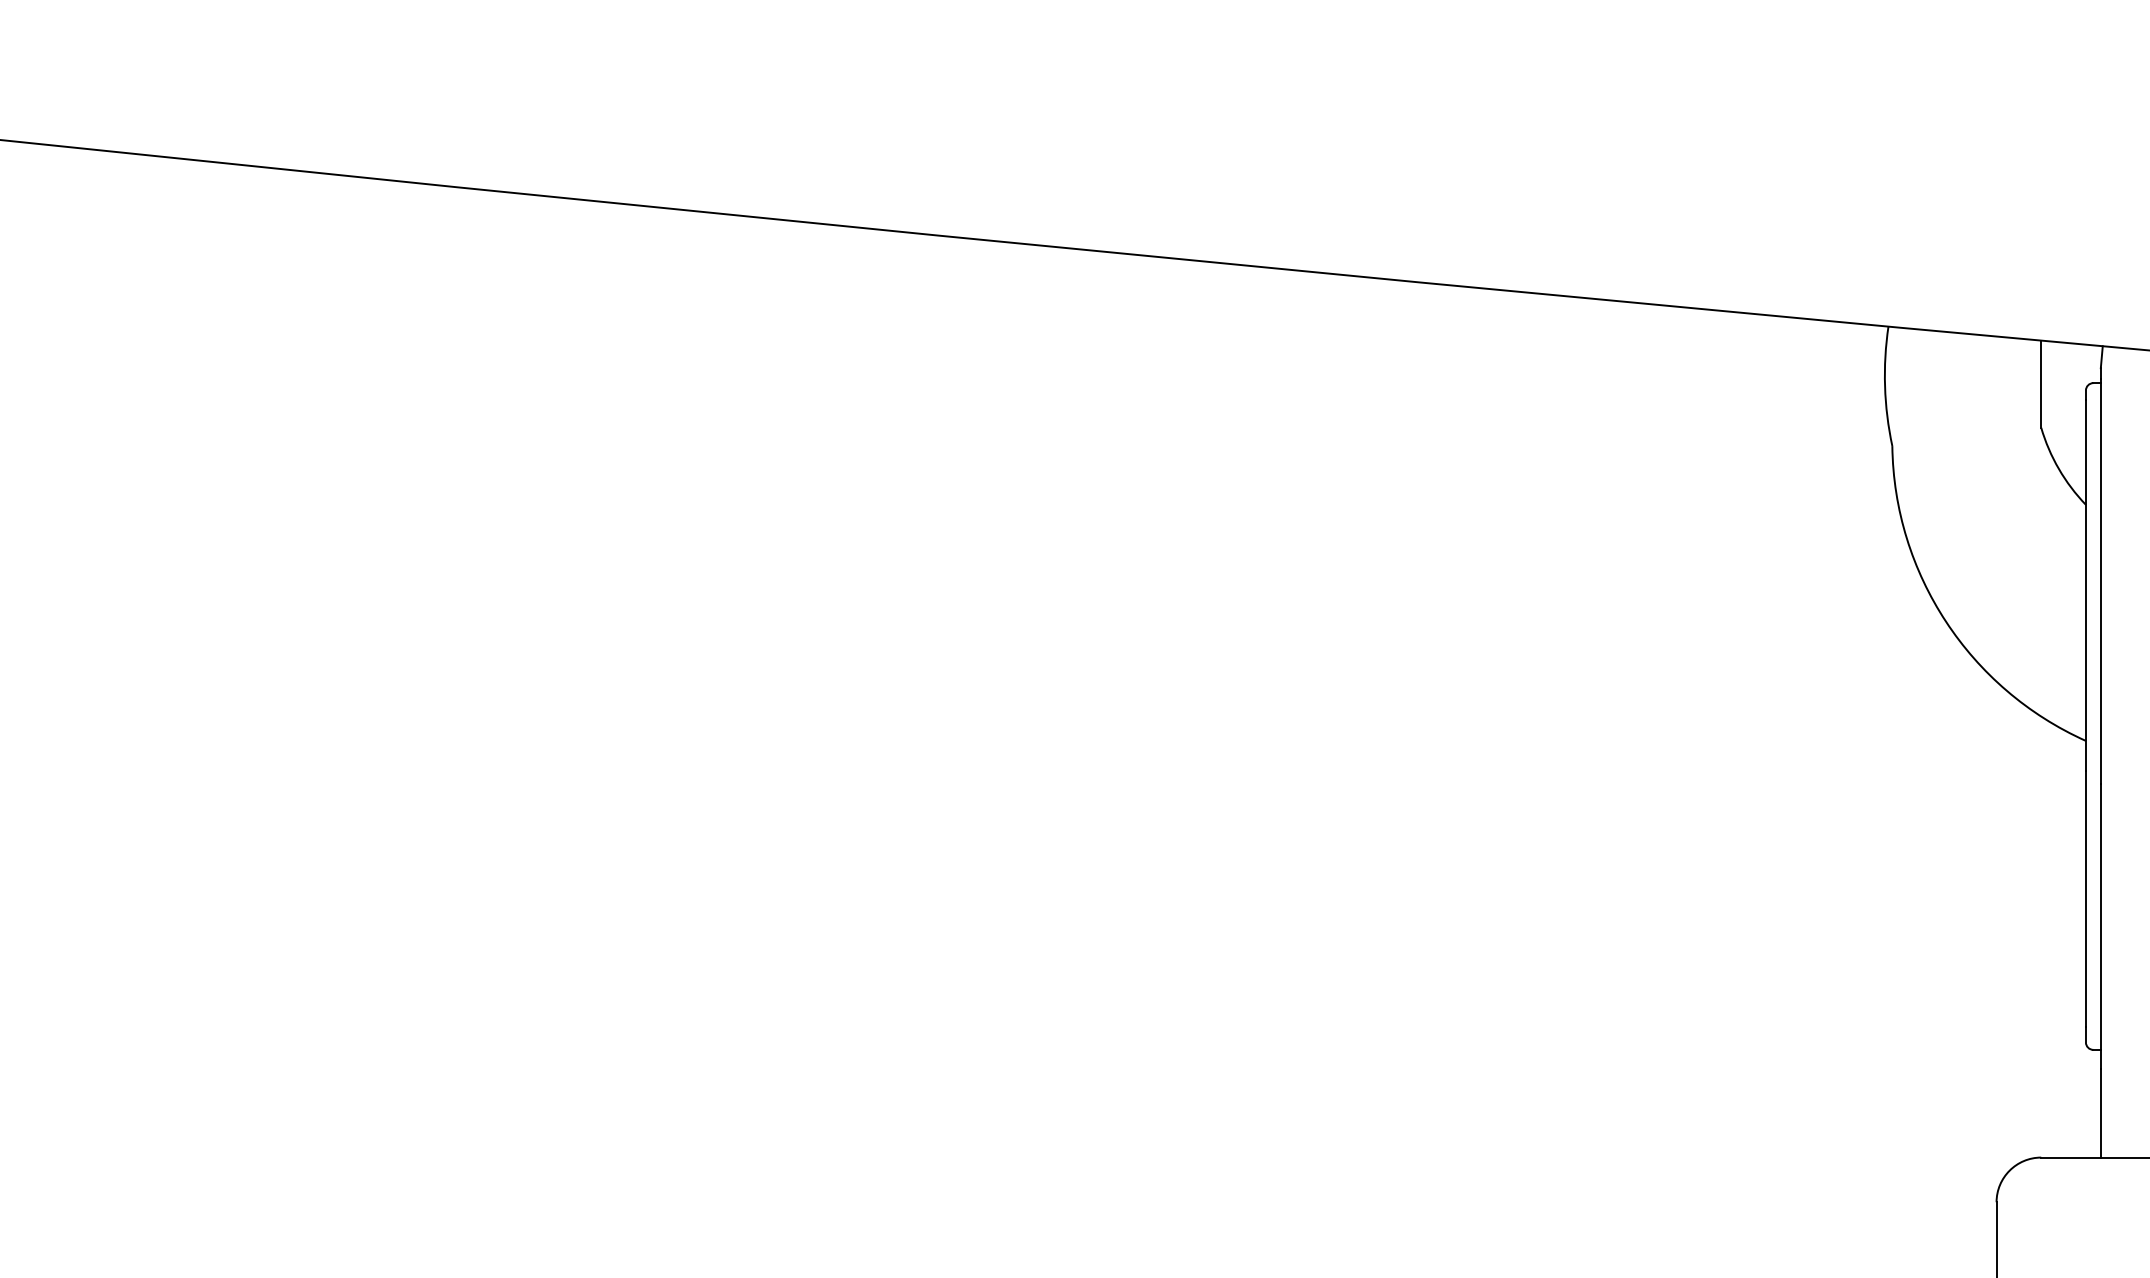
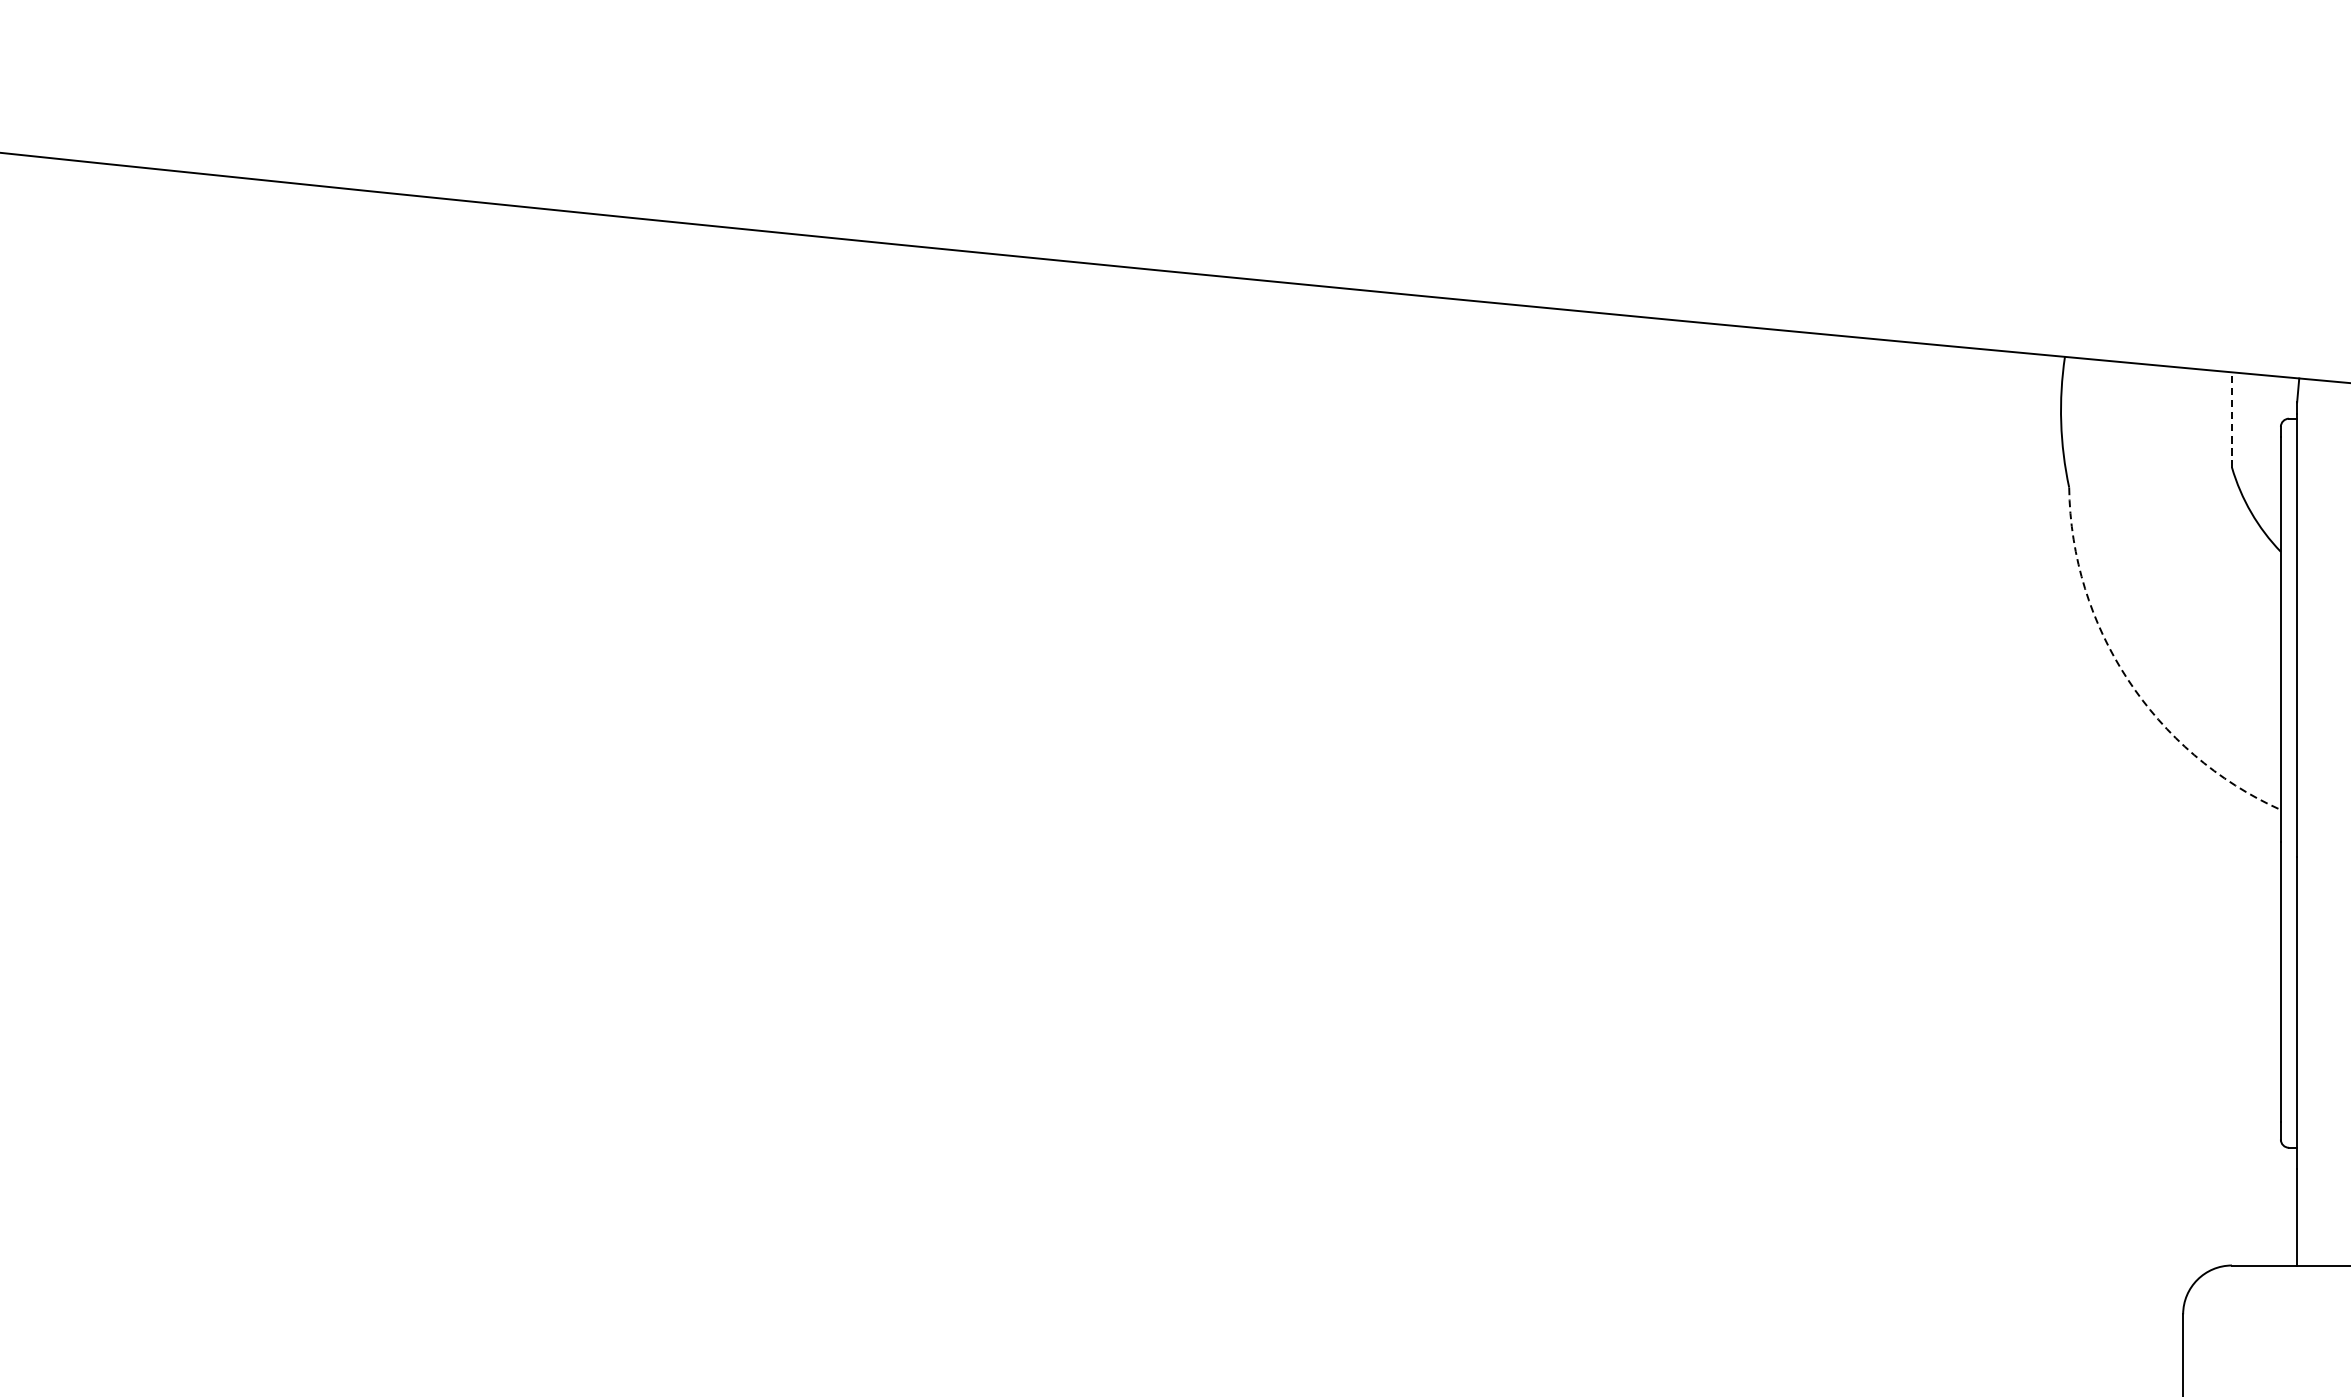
line: (2041, 384) -> (2232, 420), solid -> dashed
arc: (1946, 621) -> (2128, 679), solid -> dashed

